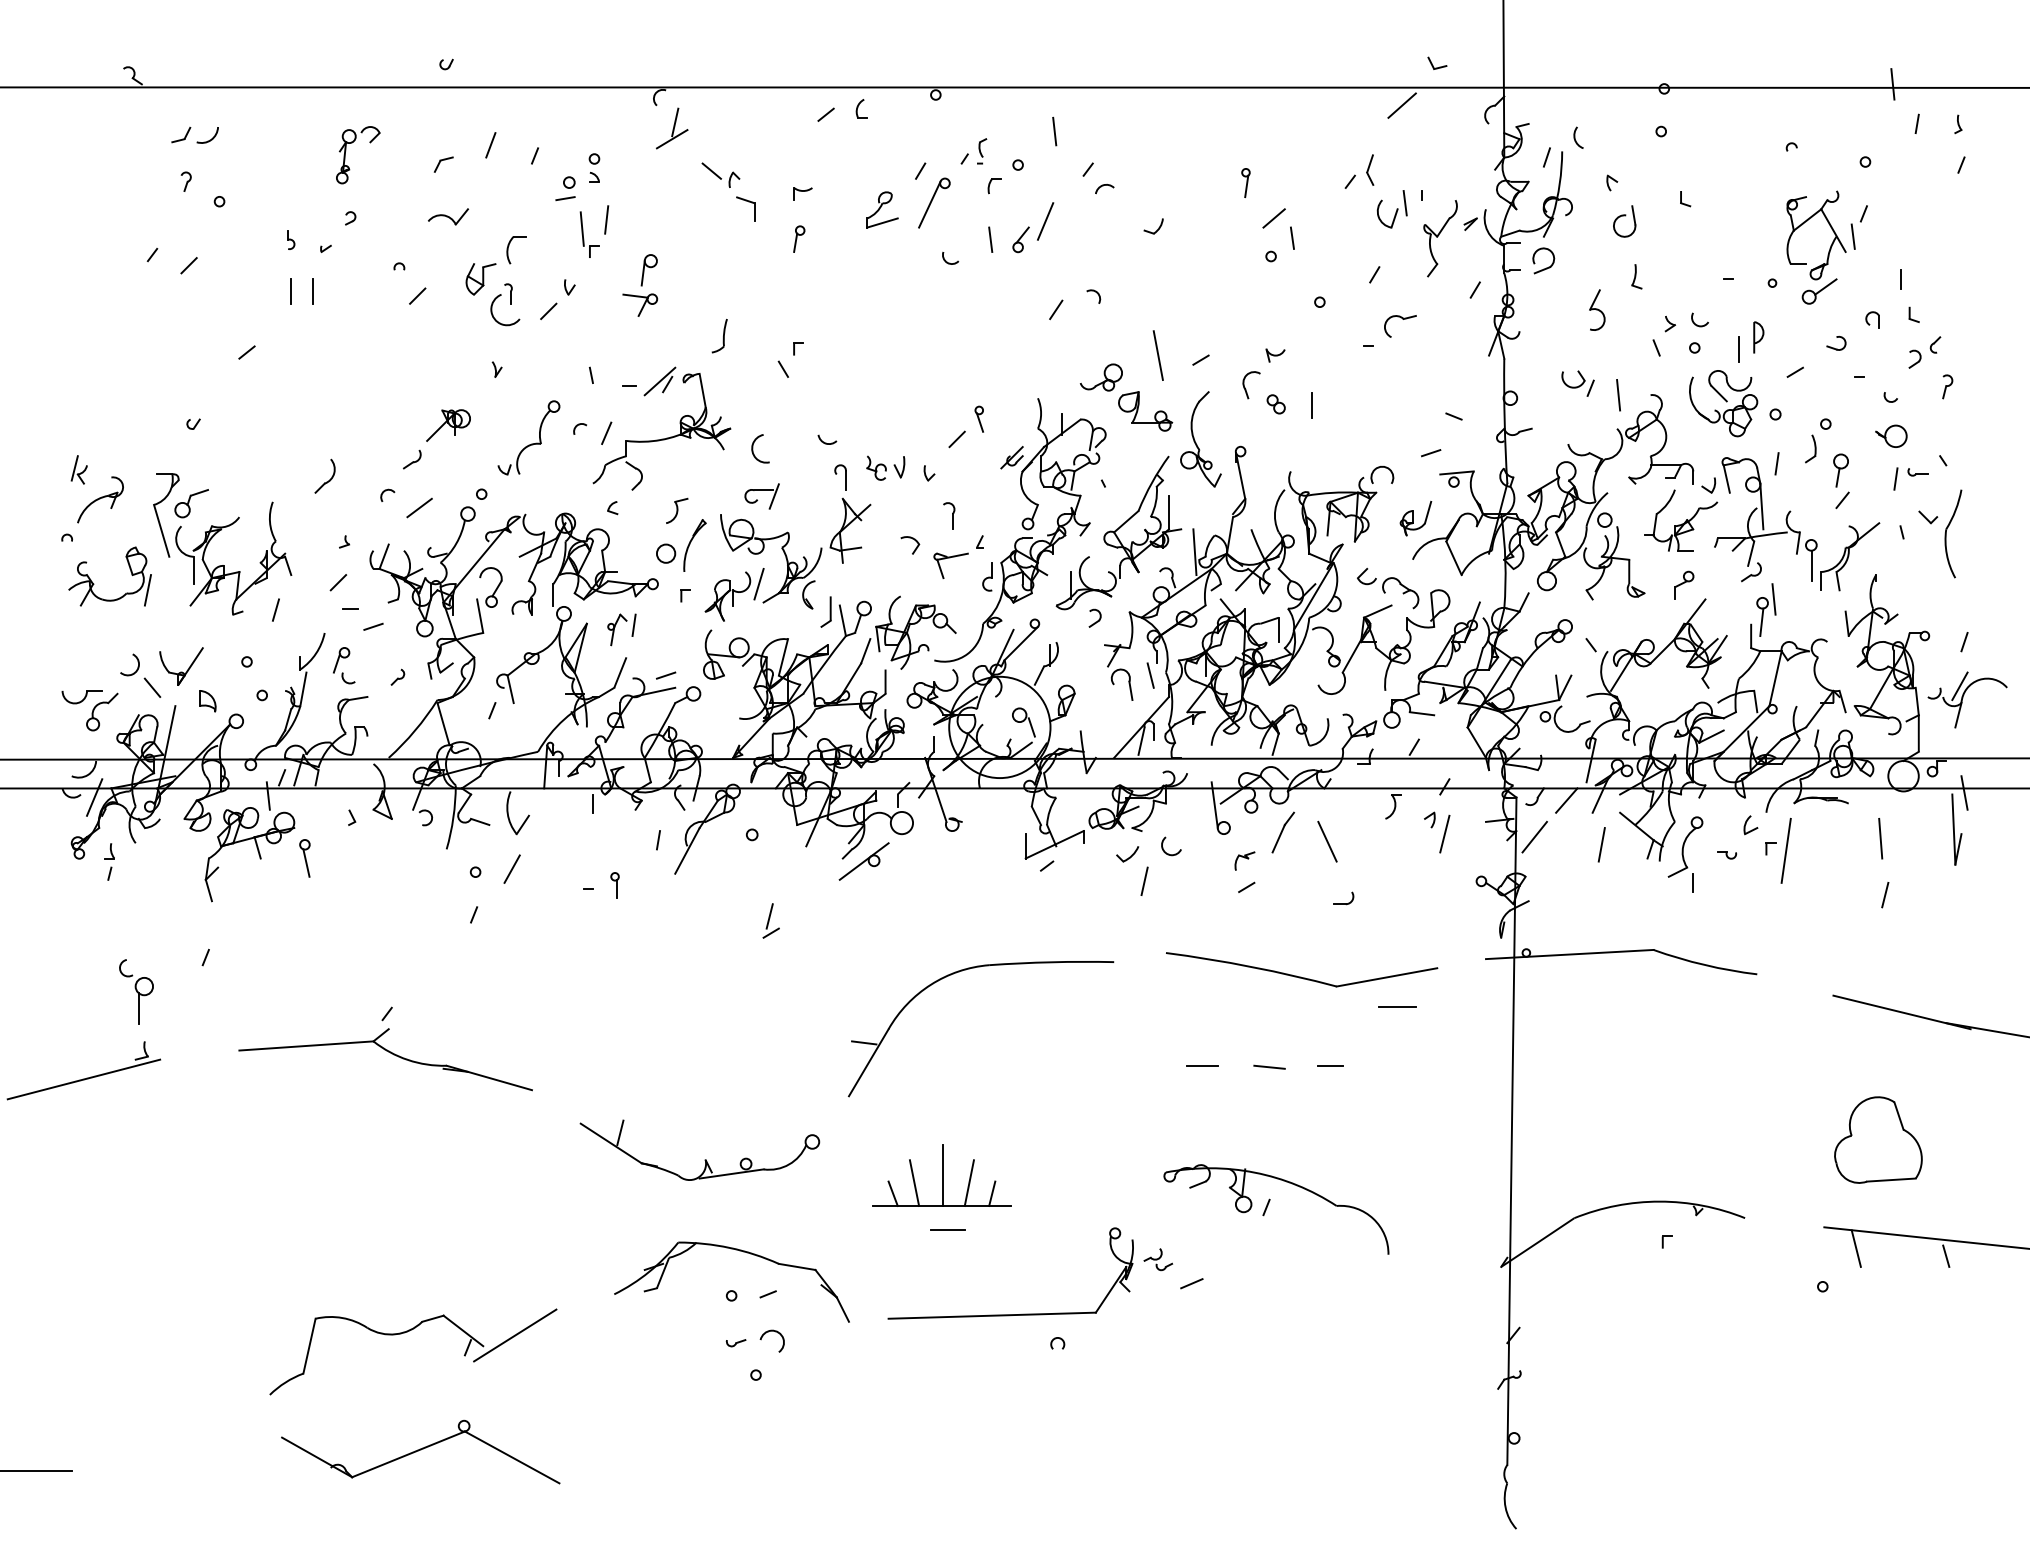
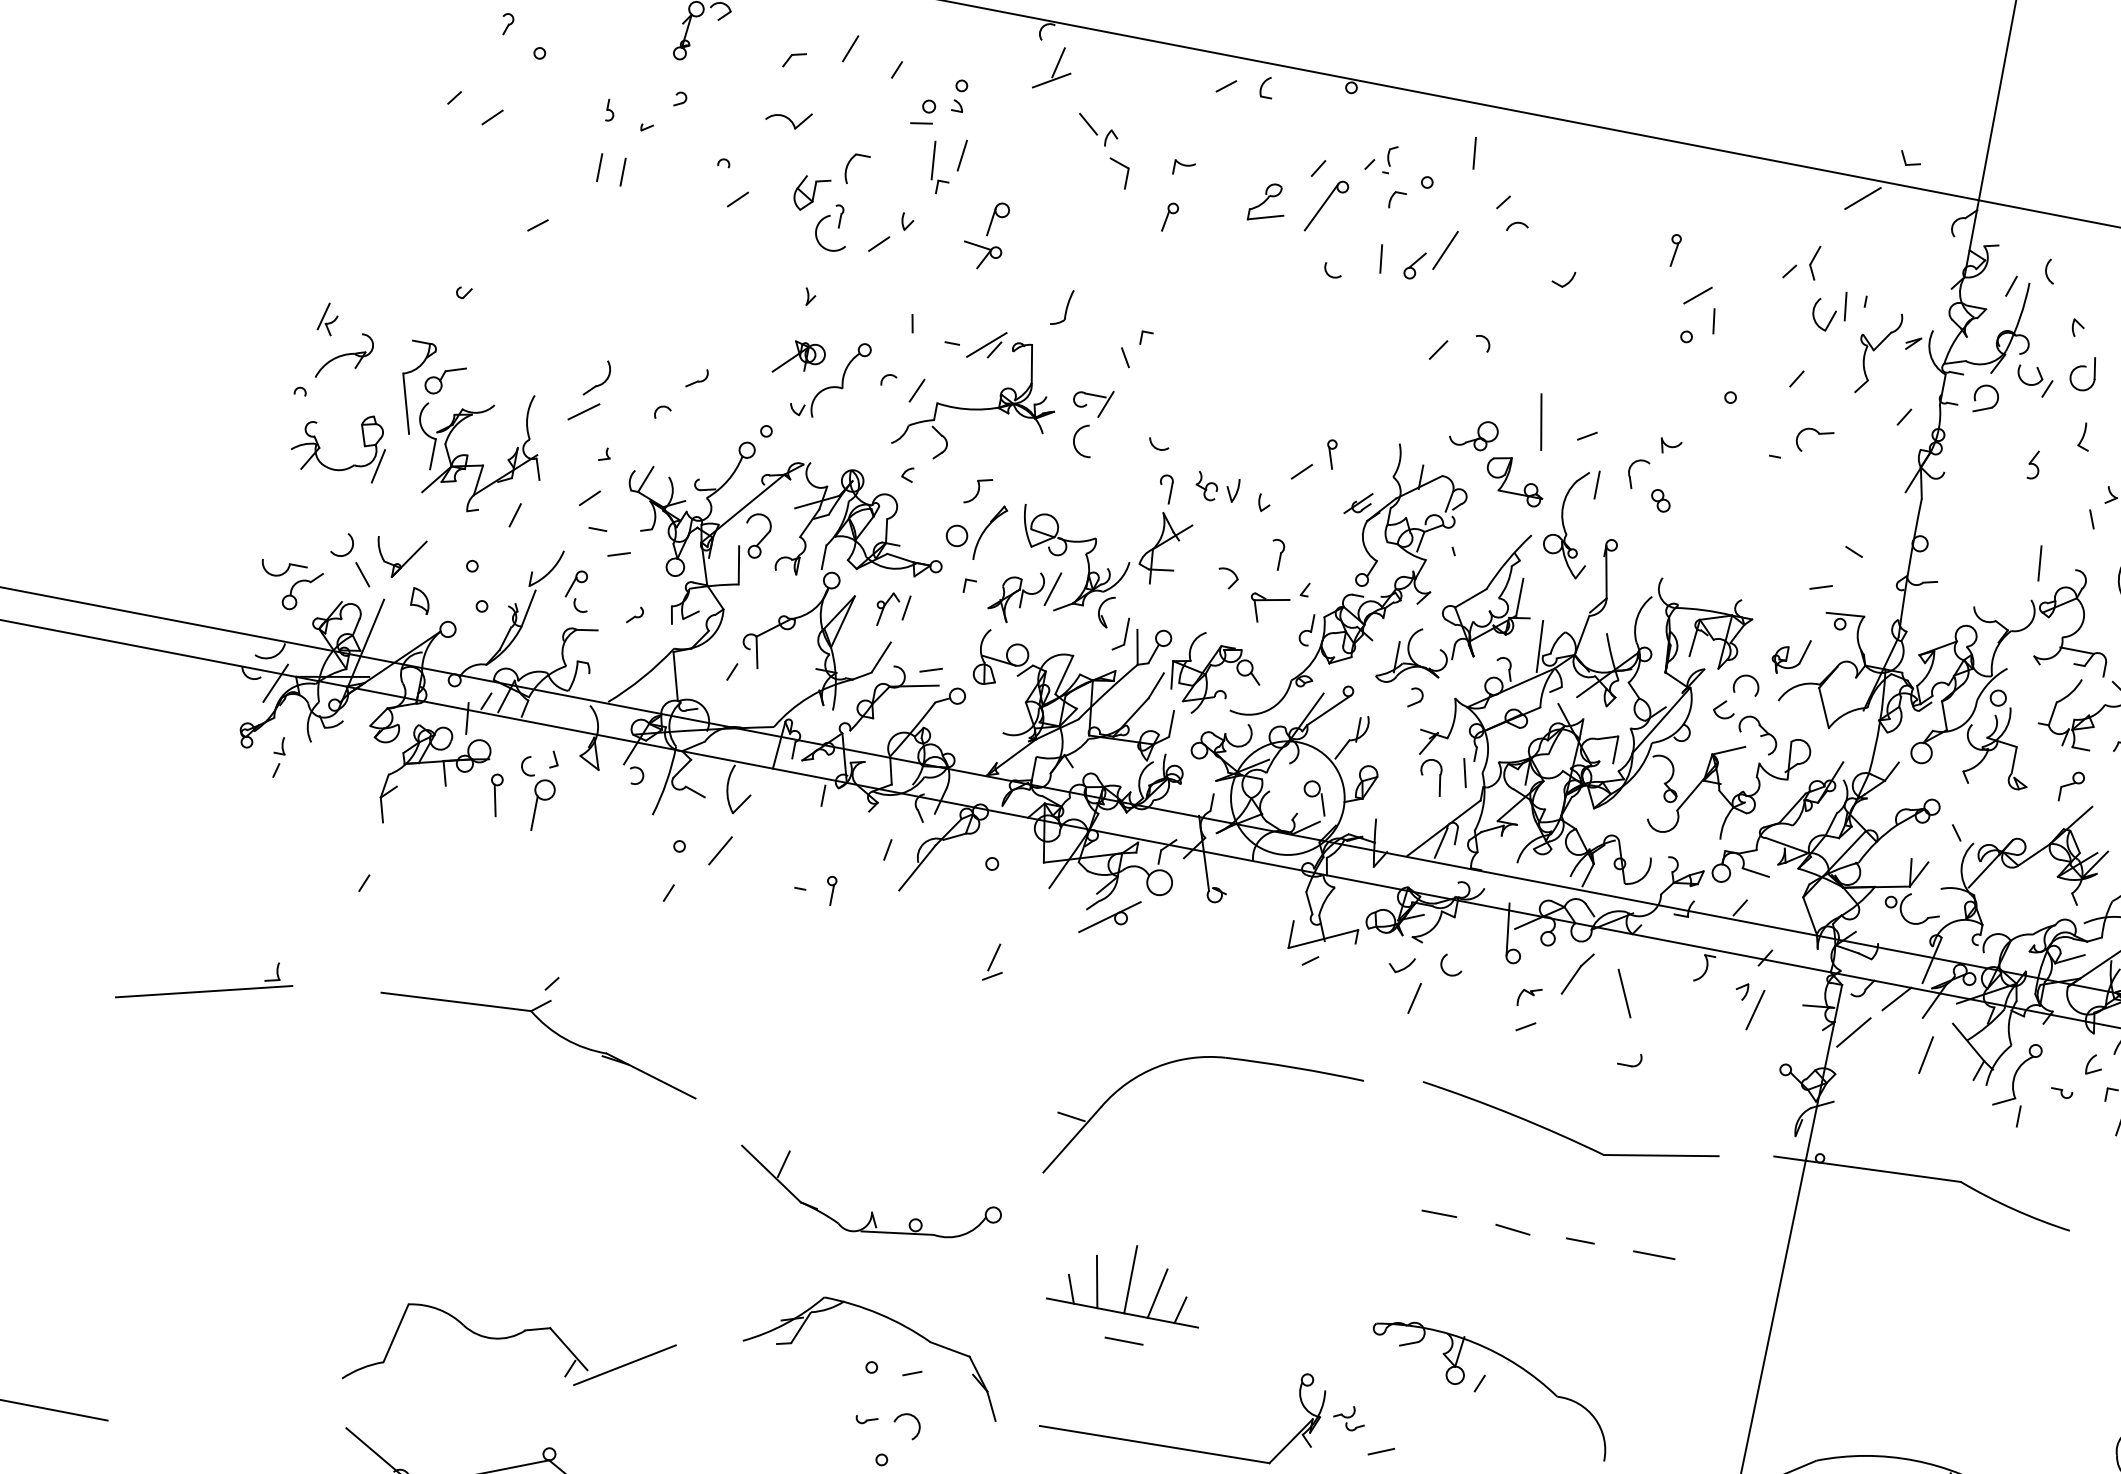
part: (1596, 309) -> (2033, 464), size x0.62
part: (1577, 383) -> (2033, 380), moved
line: (1311, 405) -> (1596, 485), moved
part: (448, 425) -> (799, 359), moved
arc: (1379, 468) -> (1744, 677), moved
part: (761, 496) -> (1091, 401), moved
line: (419, 507) -> (583, 411), moved
part: (136, 991) -> (535, 793), moved
line: (1397, 1006) -> (1654, 1254), moved

